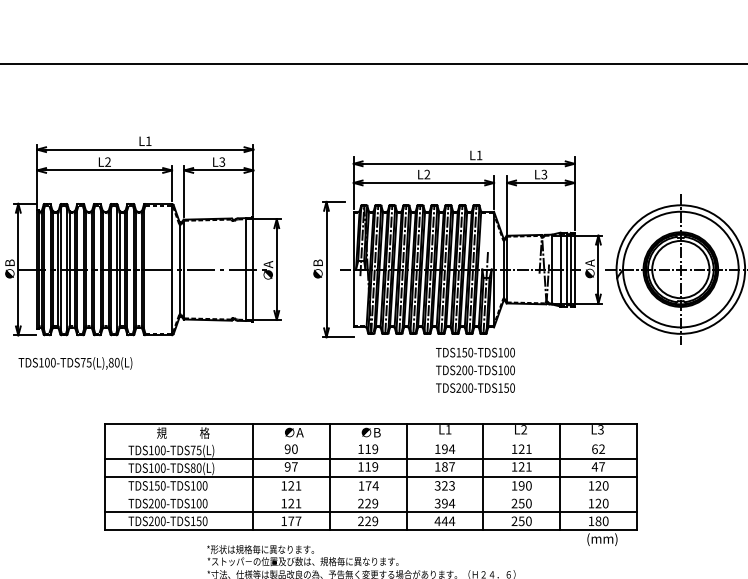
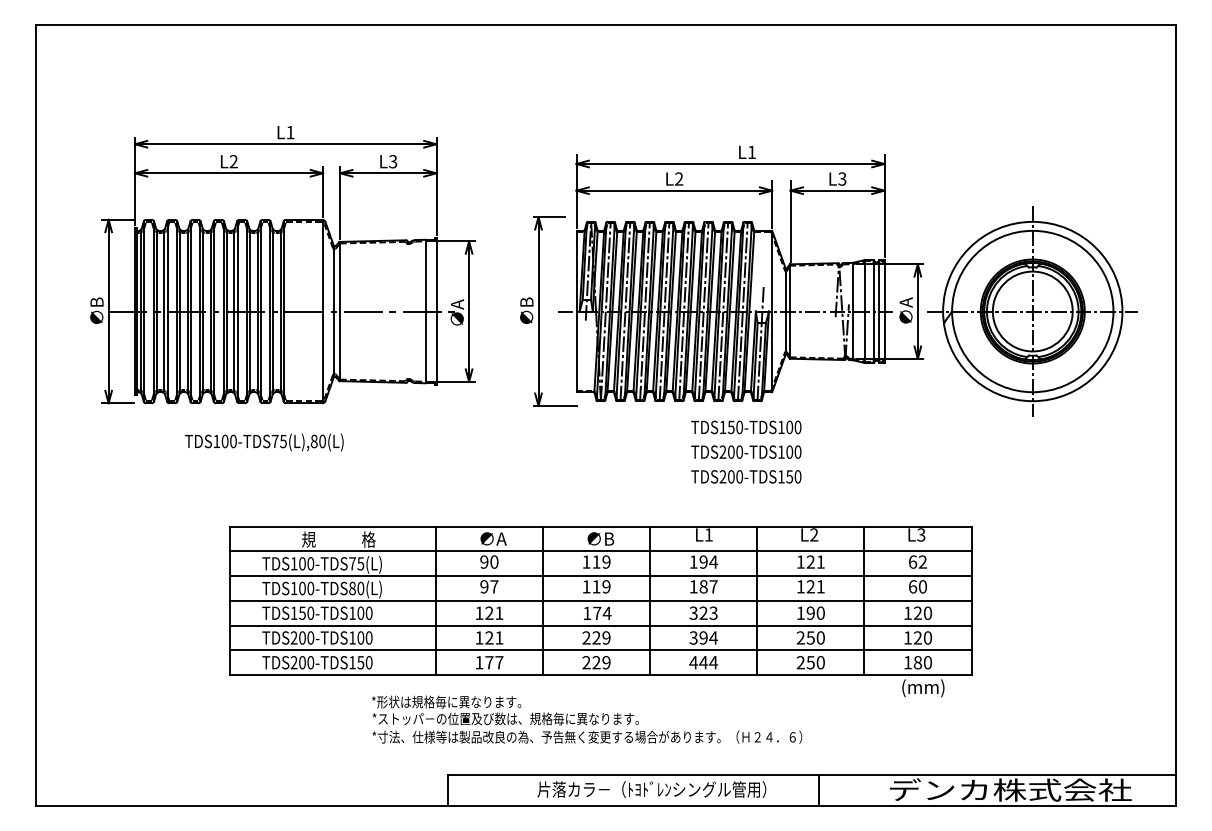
text: (75, 363) -> (264, 442), moved
line: (370, 441) -> (600, 551), added
text: (598, 466) -> (917, 586), 47 -> 60
line: (370, 494) -> (600, 625), added

